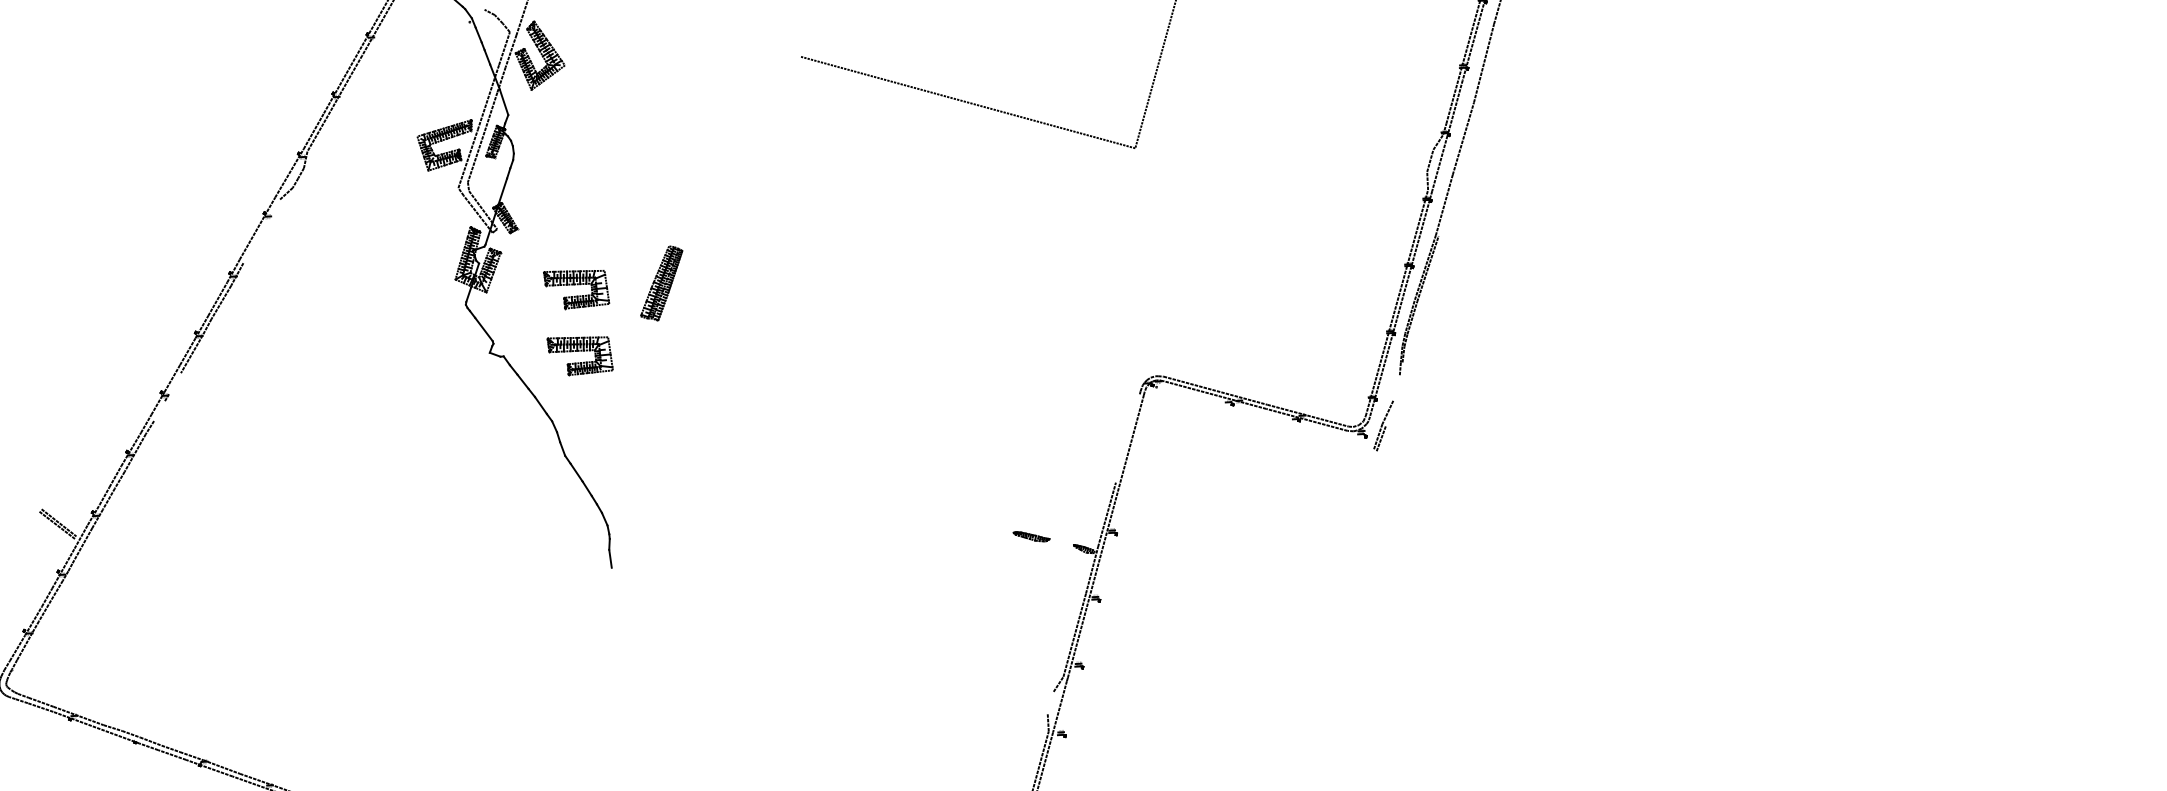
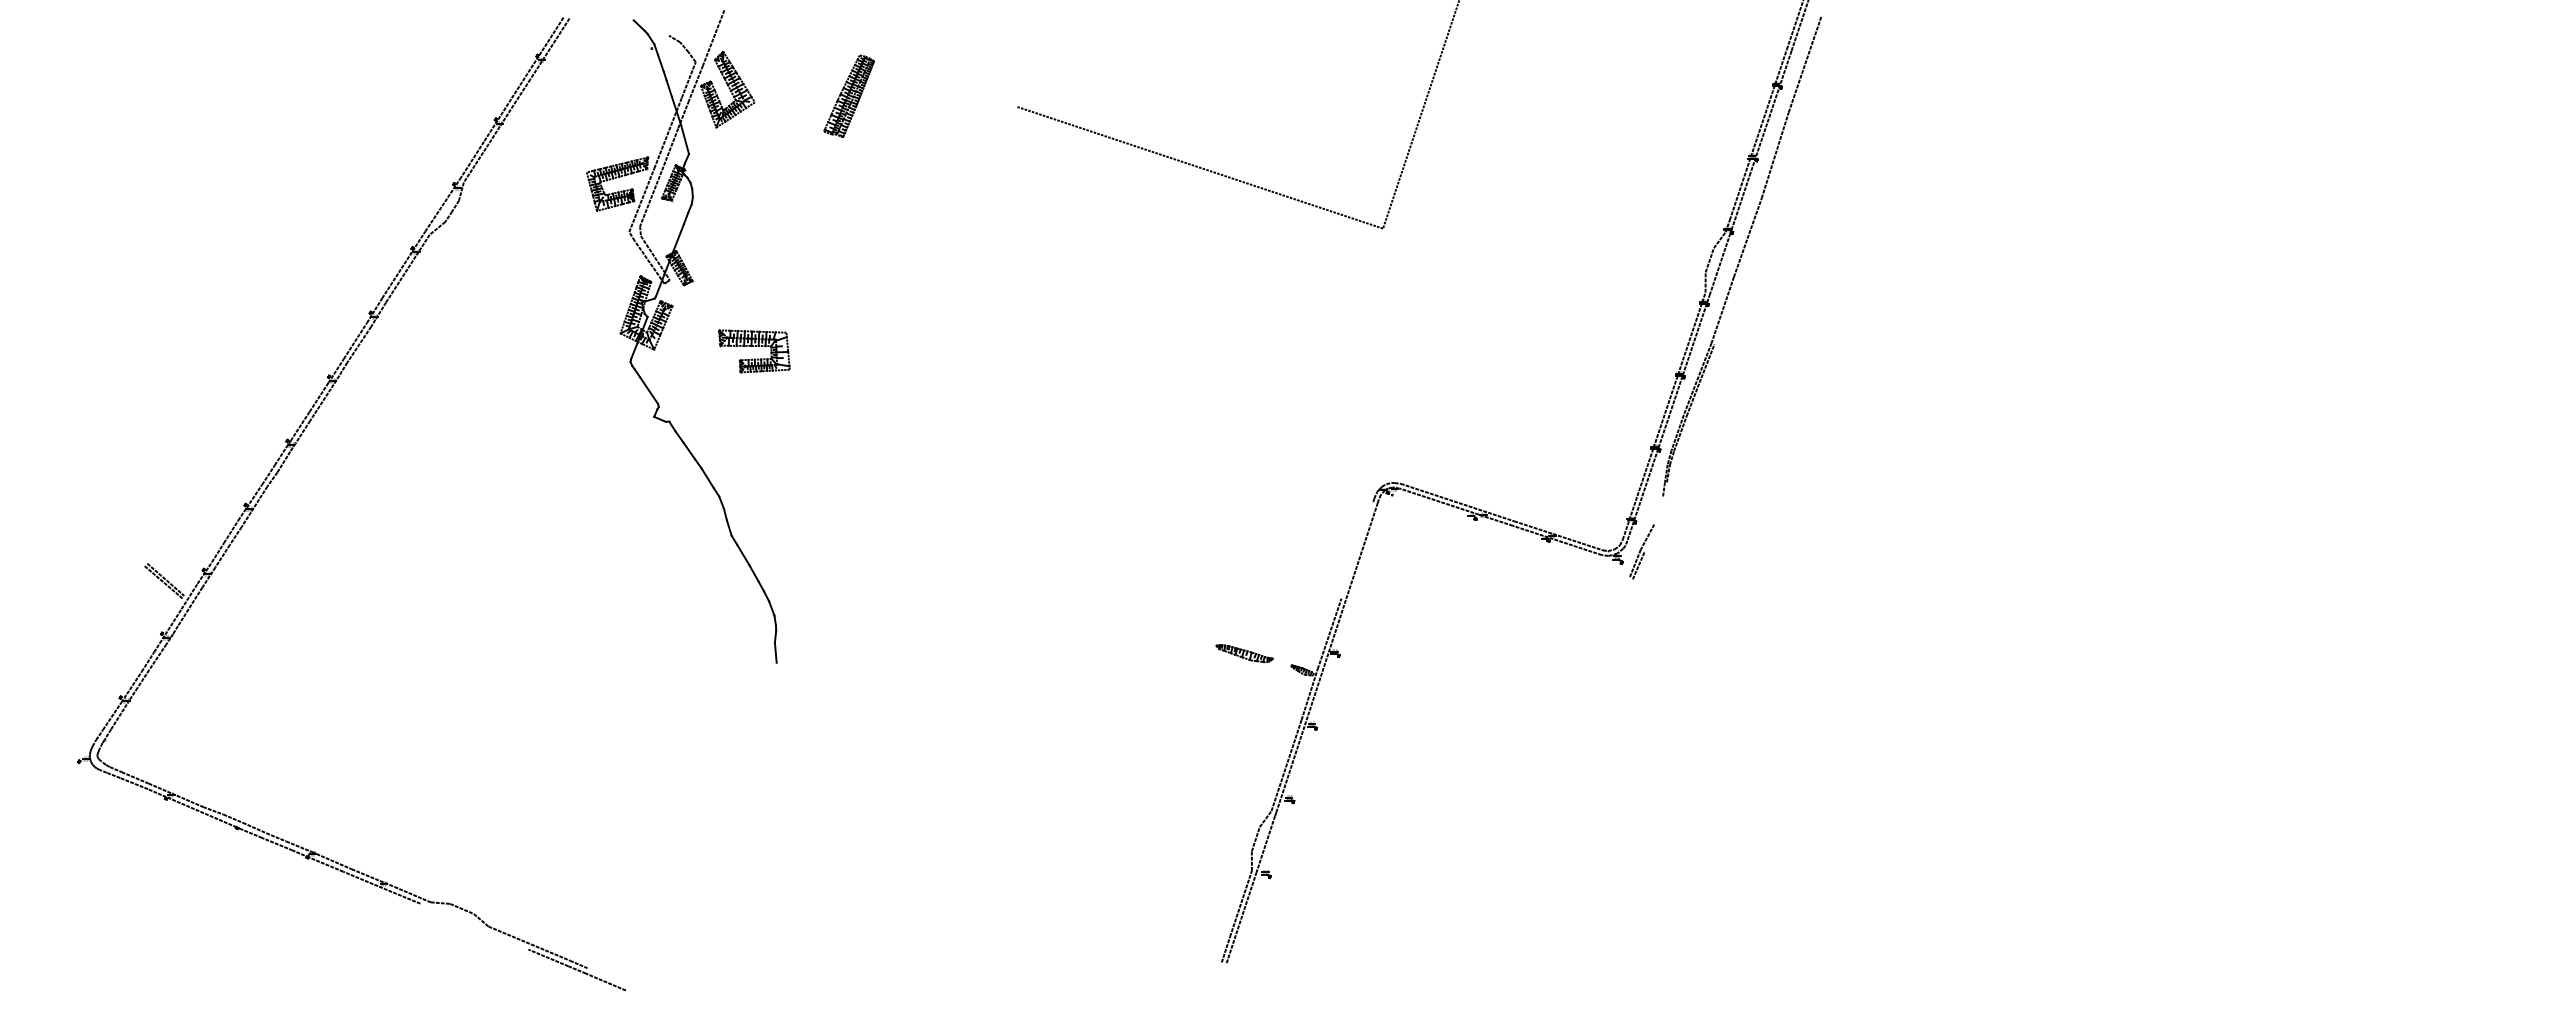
line: (261, 231) -> (407, 268), added
part: (661, 282) -> (848, 95), moved
part: (580, 355) -> (754, 425), removed
line: (174, 383) -> (302, 431), added
line: (159, 410) -> (283, 461), added
part: (1031, 536) -> (1244, 653), size x1.43
line: (1050, 703) -> (1255, 839), added

